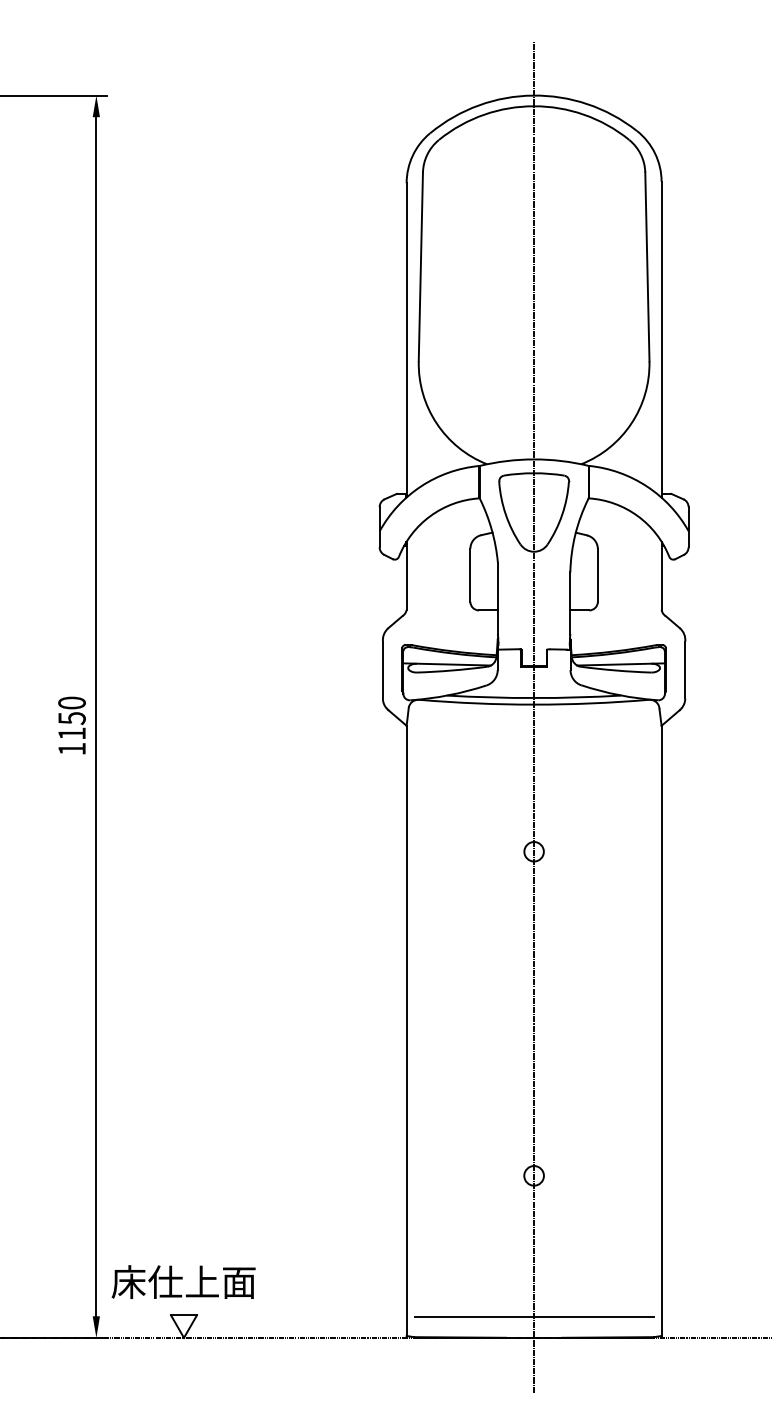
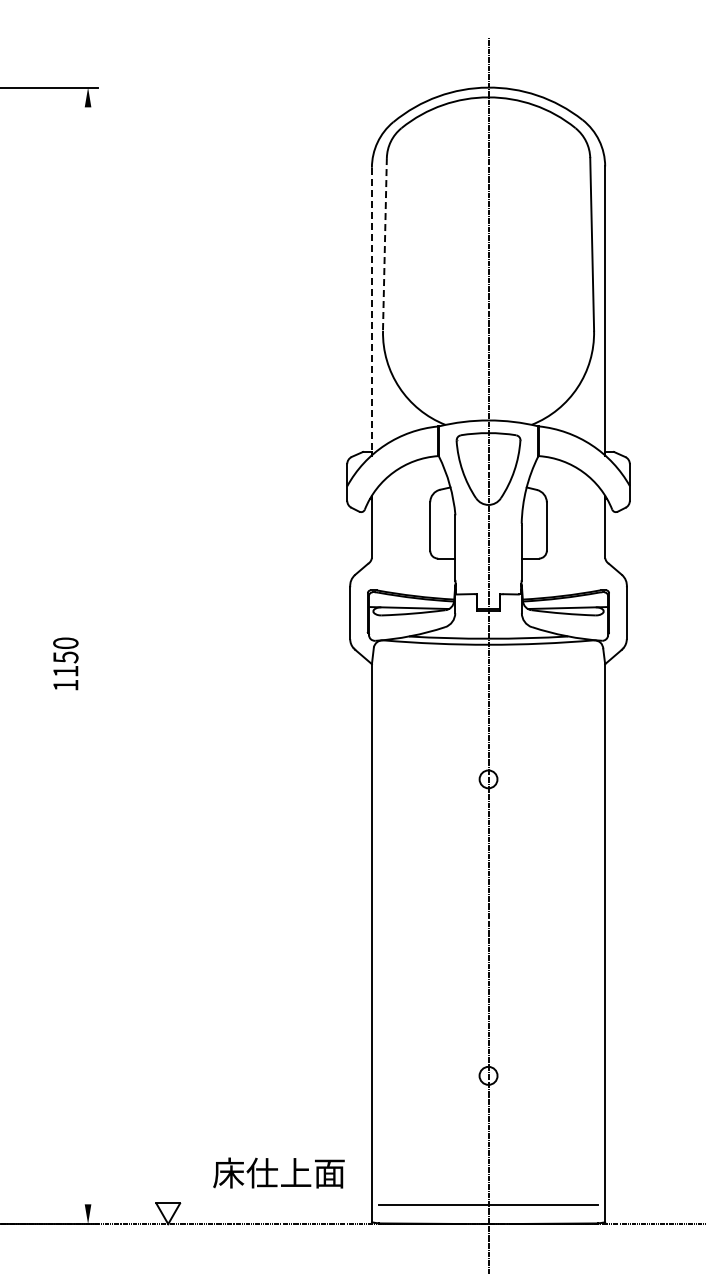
line: (420, 267) -> (384, 244), solid -> dashed
line: (406, 340) -> (371, 311), solid -> dashed
line: (96, 716) -> (88, 655), removed
text: (183, 1281) -> (278, 1172), moved

